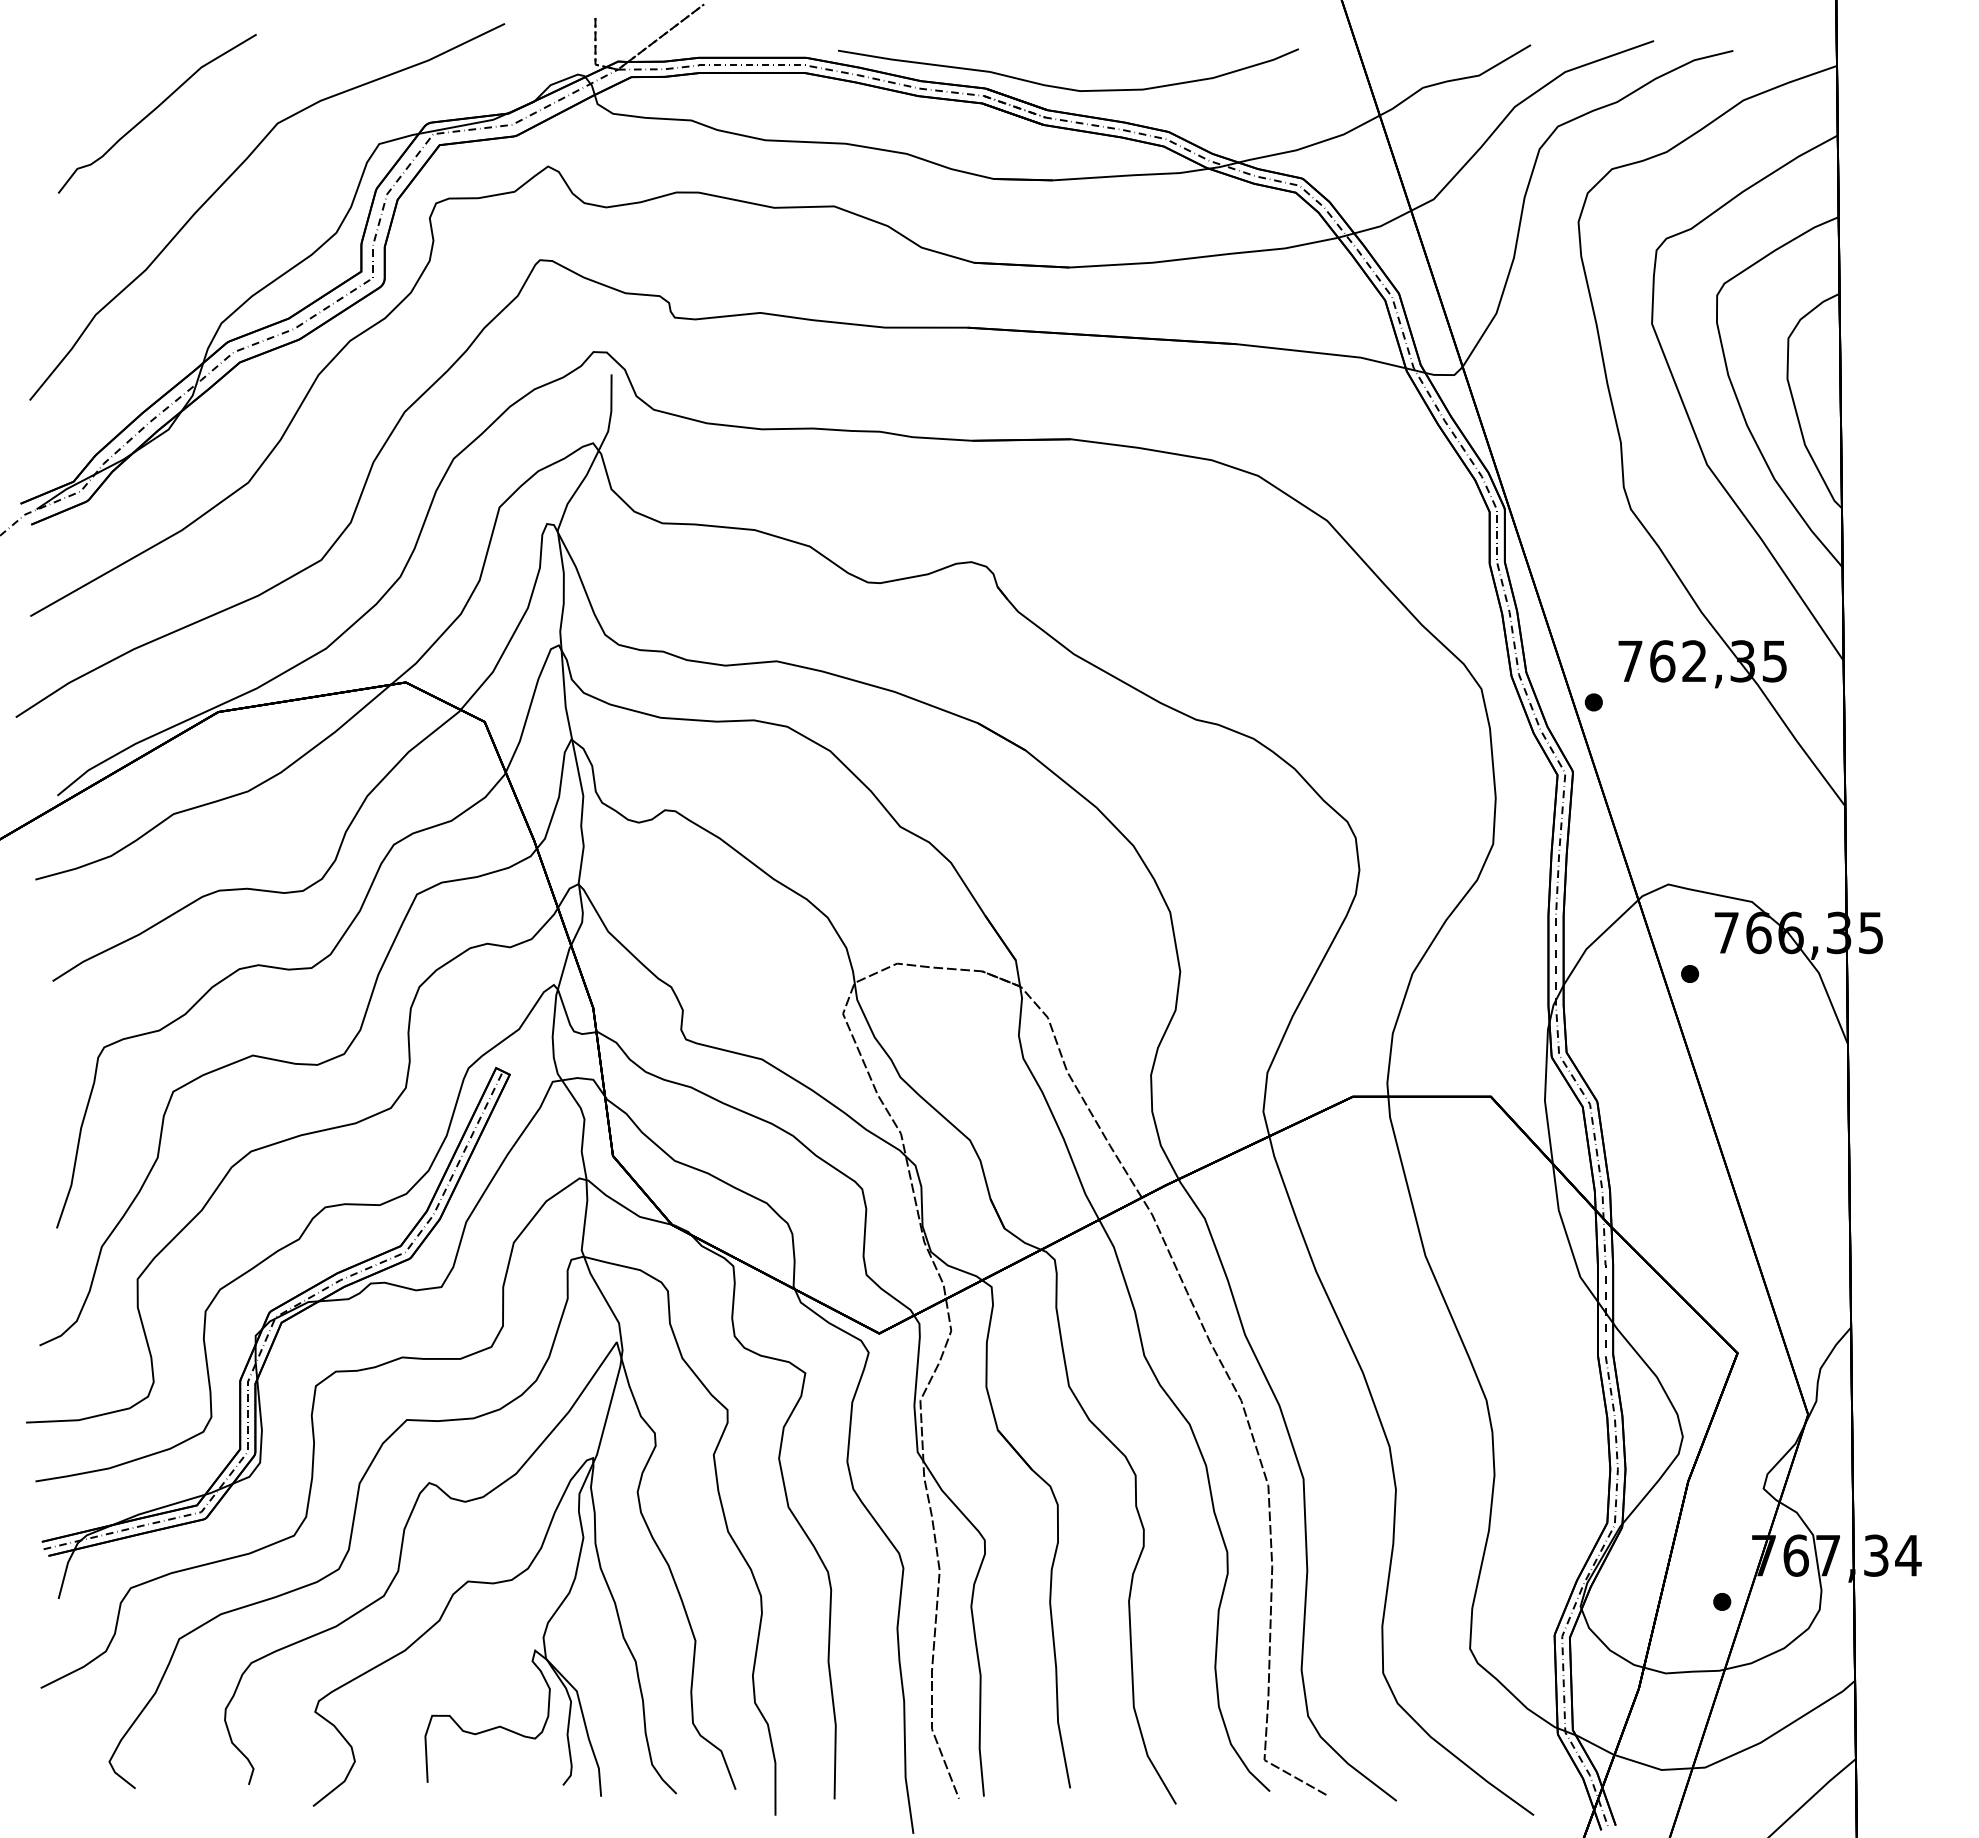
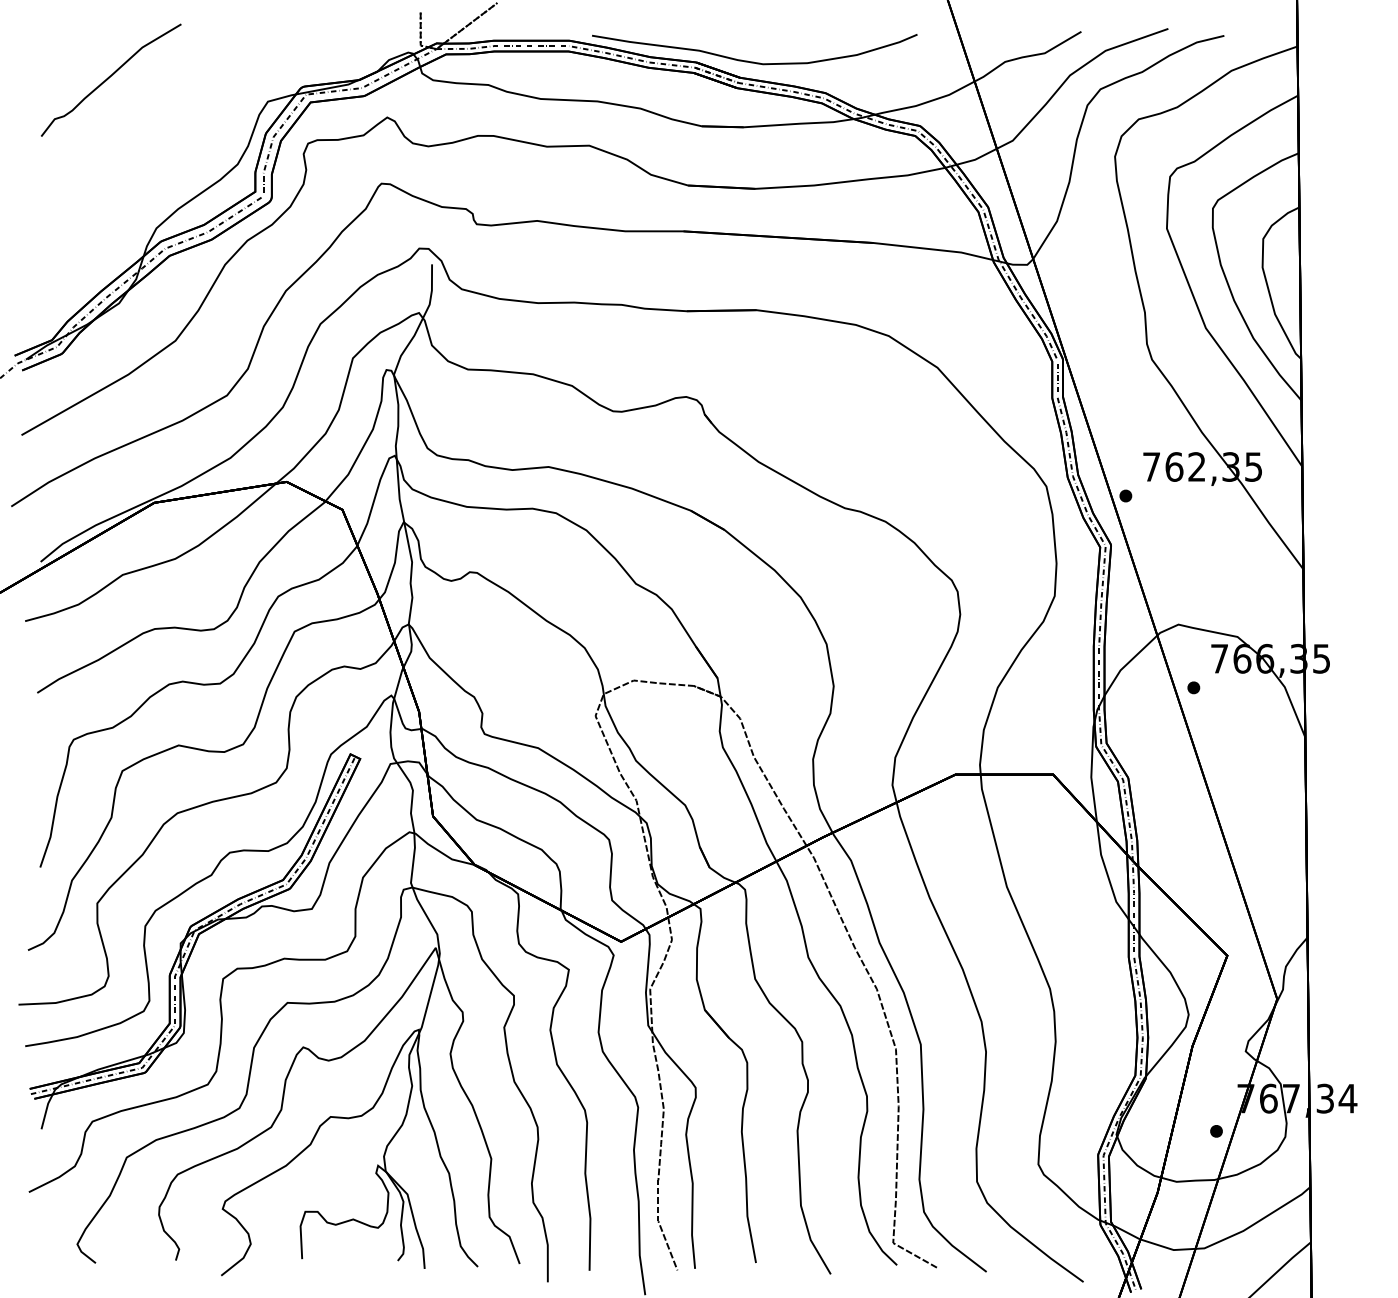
curve: (232, 175) -> (164, 123), removed

